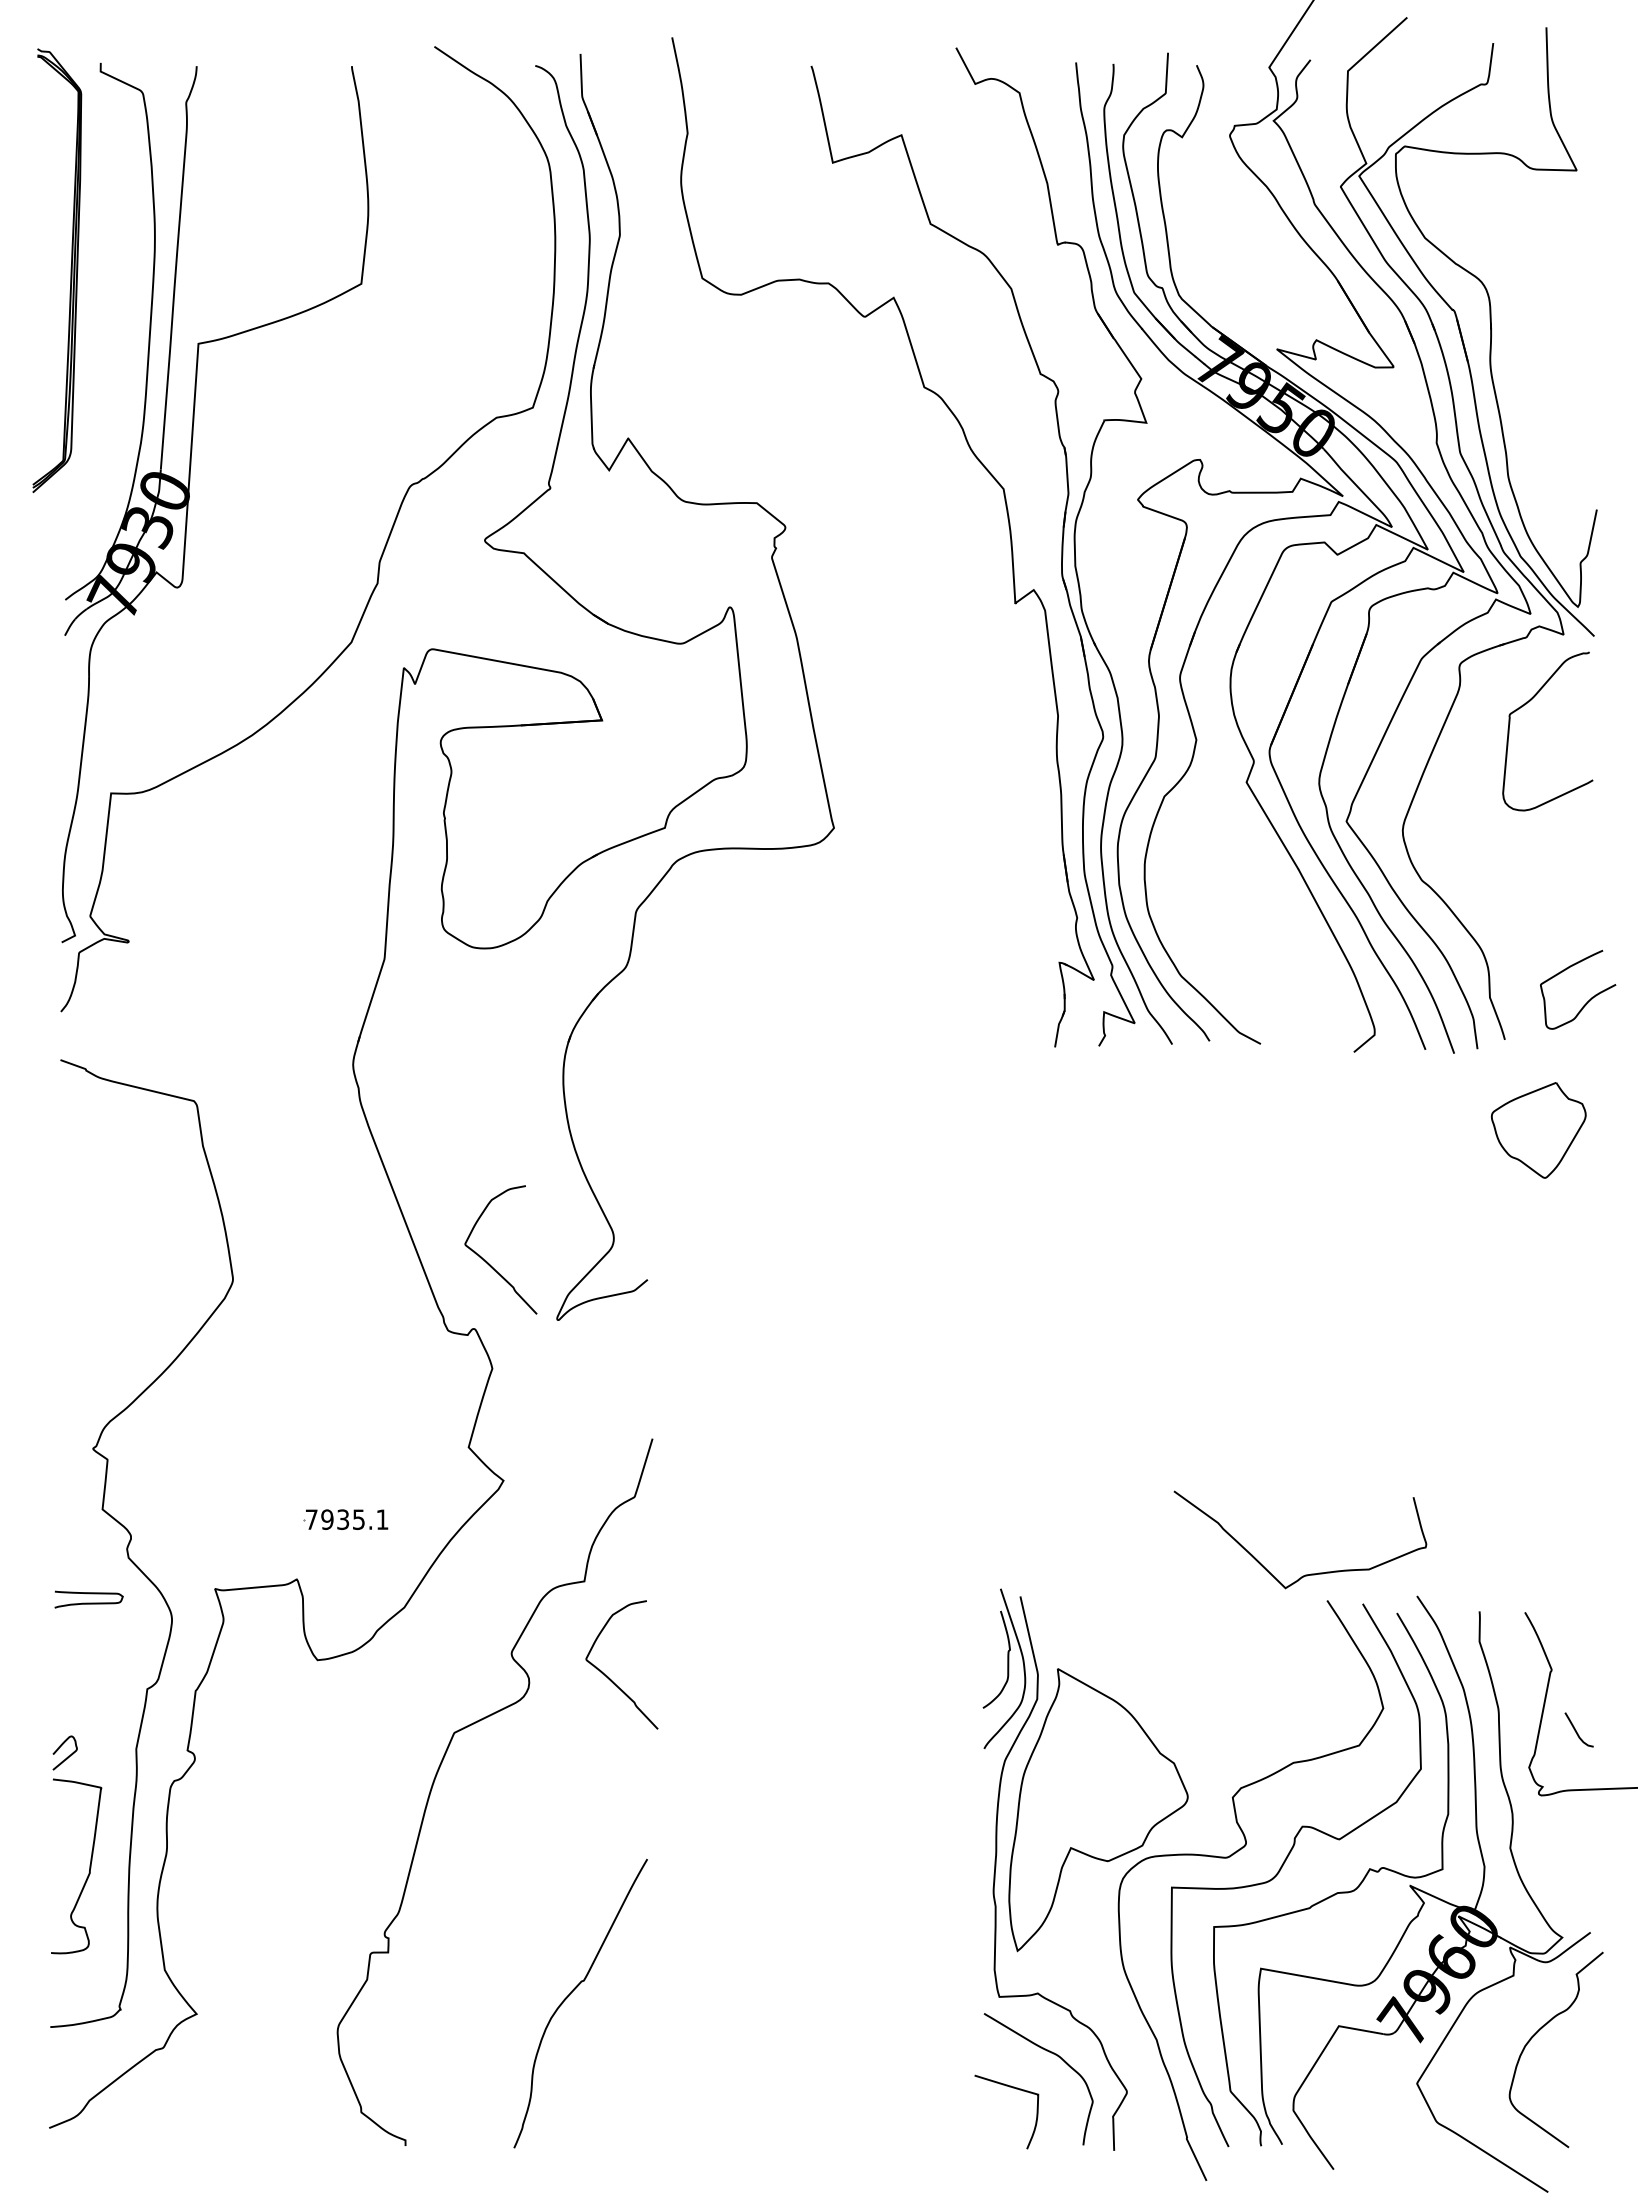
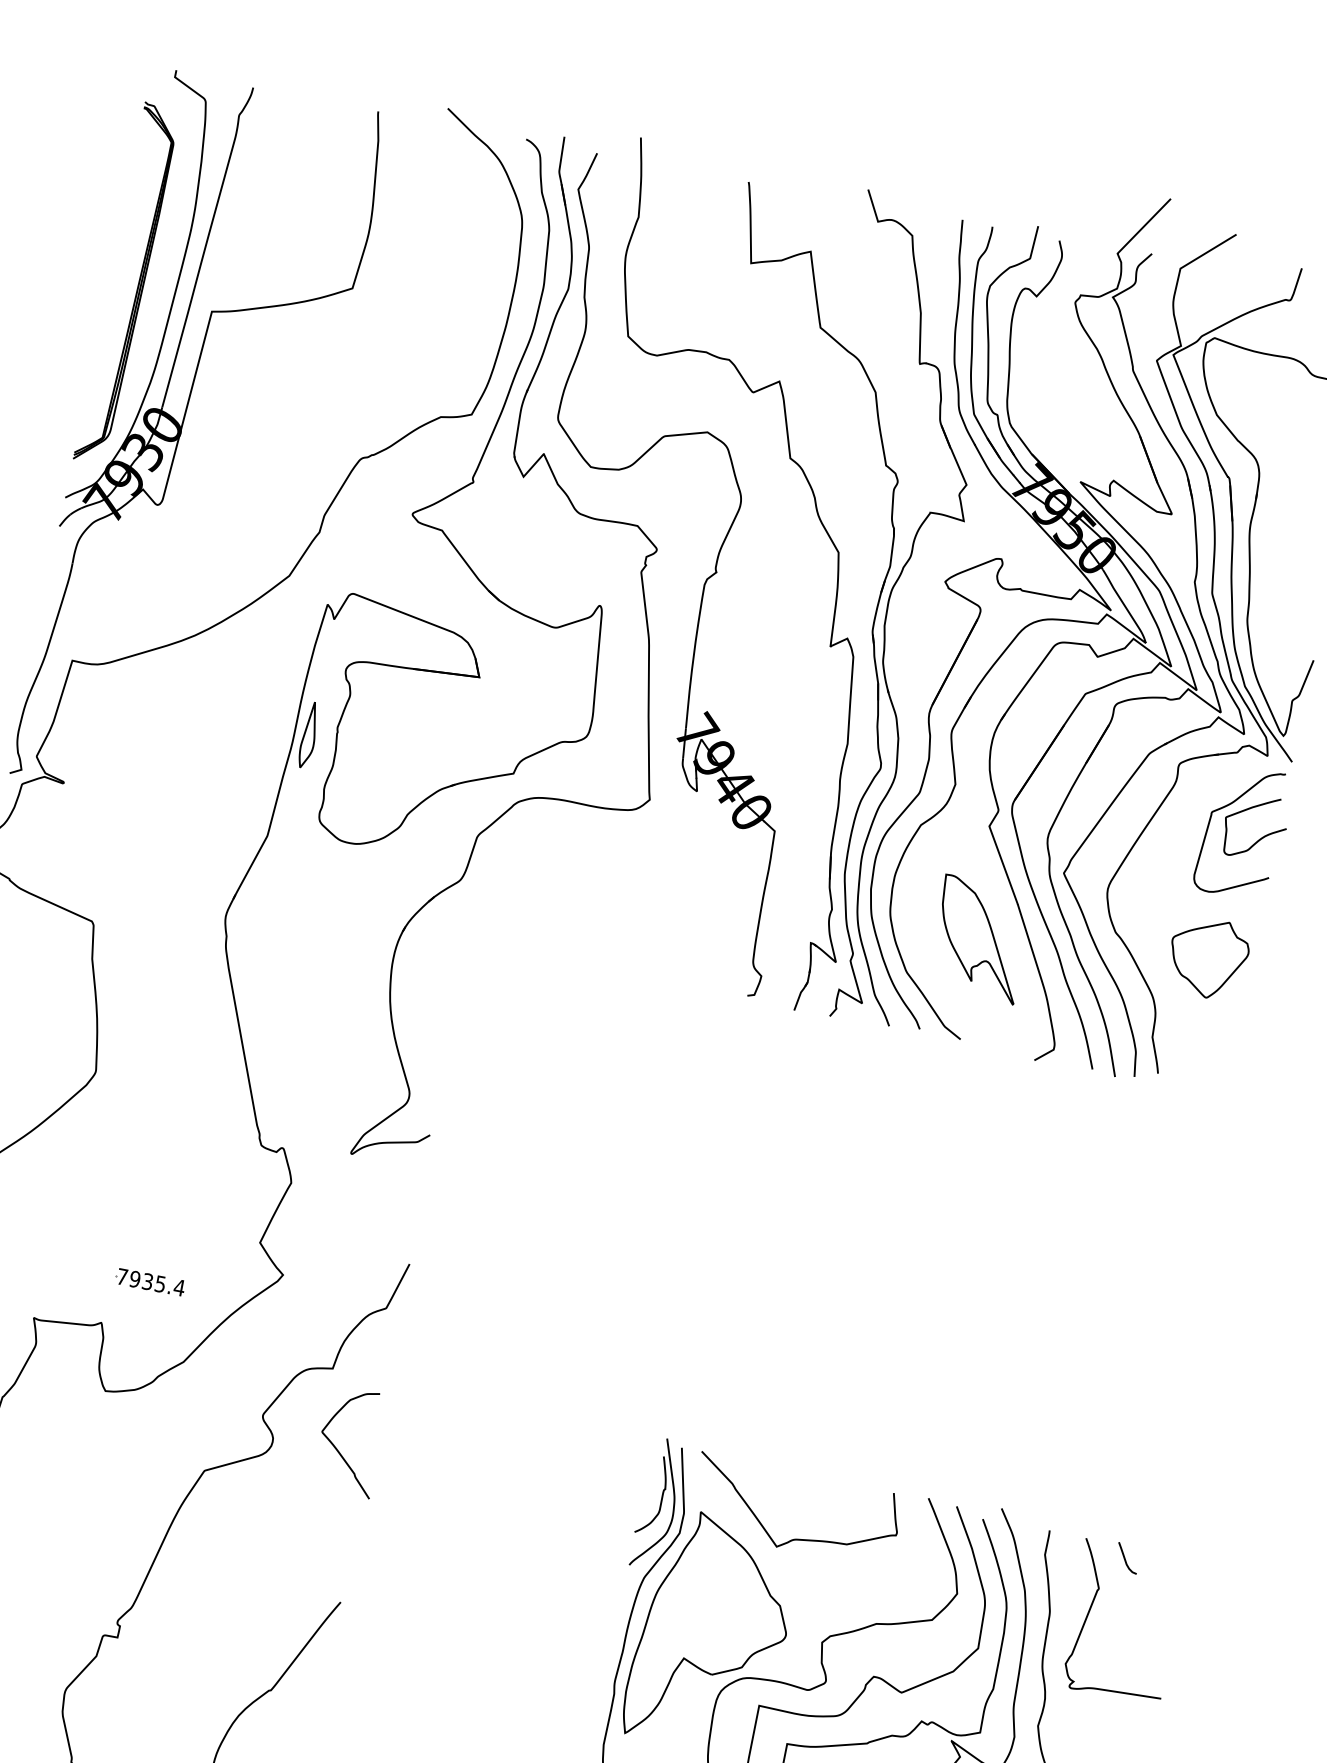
part: (70, 270) -> (137, 285), moved
part: (849, 557) -> (703, 584), added
part: (411, 828) -> (309, 735), added
part: (1260, 919) -> (979, 939), added
curve: (1589, 999) -> (1262, 836), moved
part: (1538, 1130) -> (1208, 958), moved
curve: (487, 1261) -> (303, 1095), removed
text: (382, 1519) -> (179, 1287), 7935.1 -> 7935.4
curve: (1305, 1574) -> (794, 1538), moved
curve: (1576, 1730) -> (1125, 1558), moved

